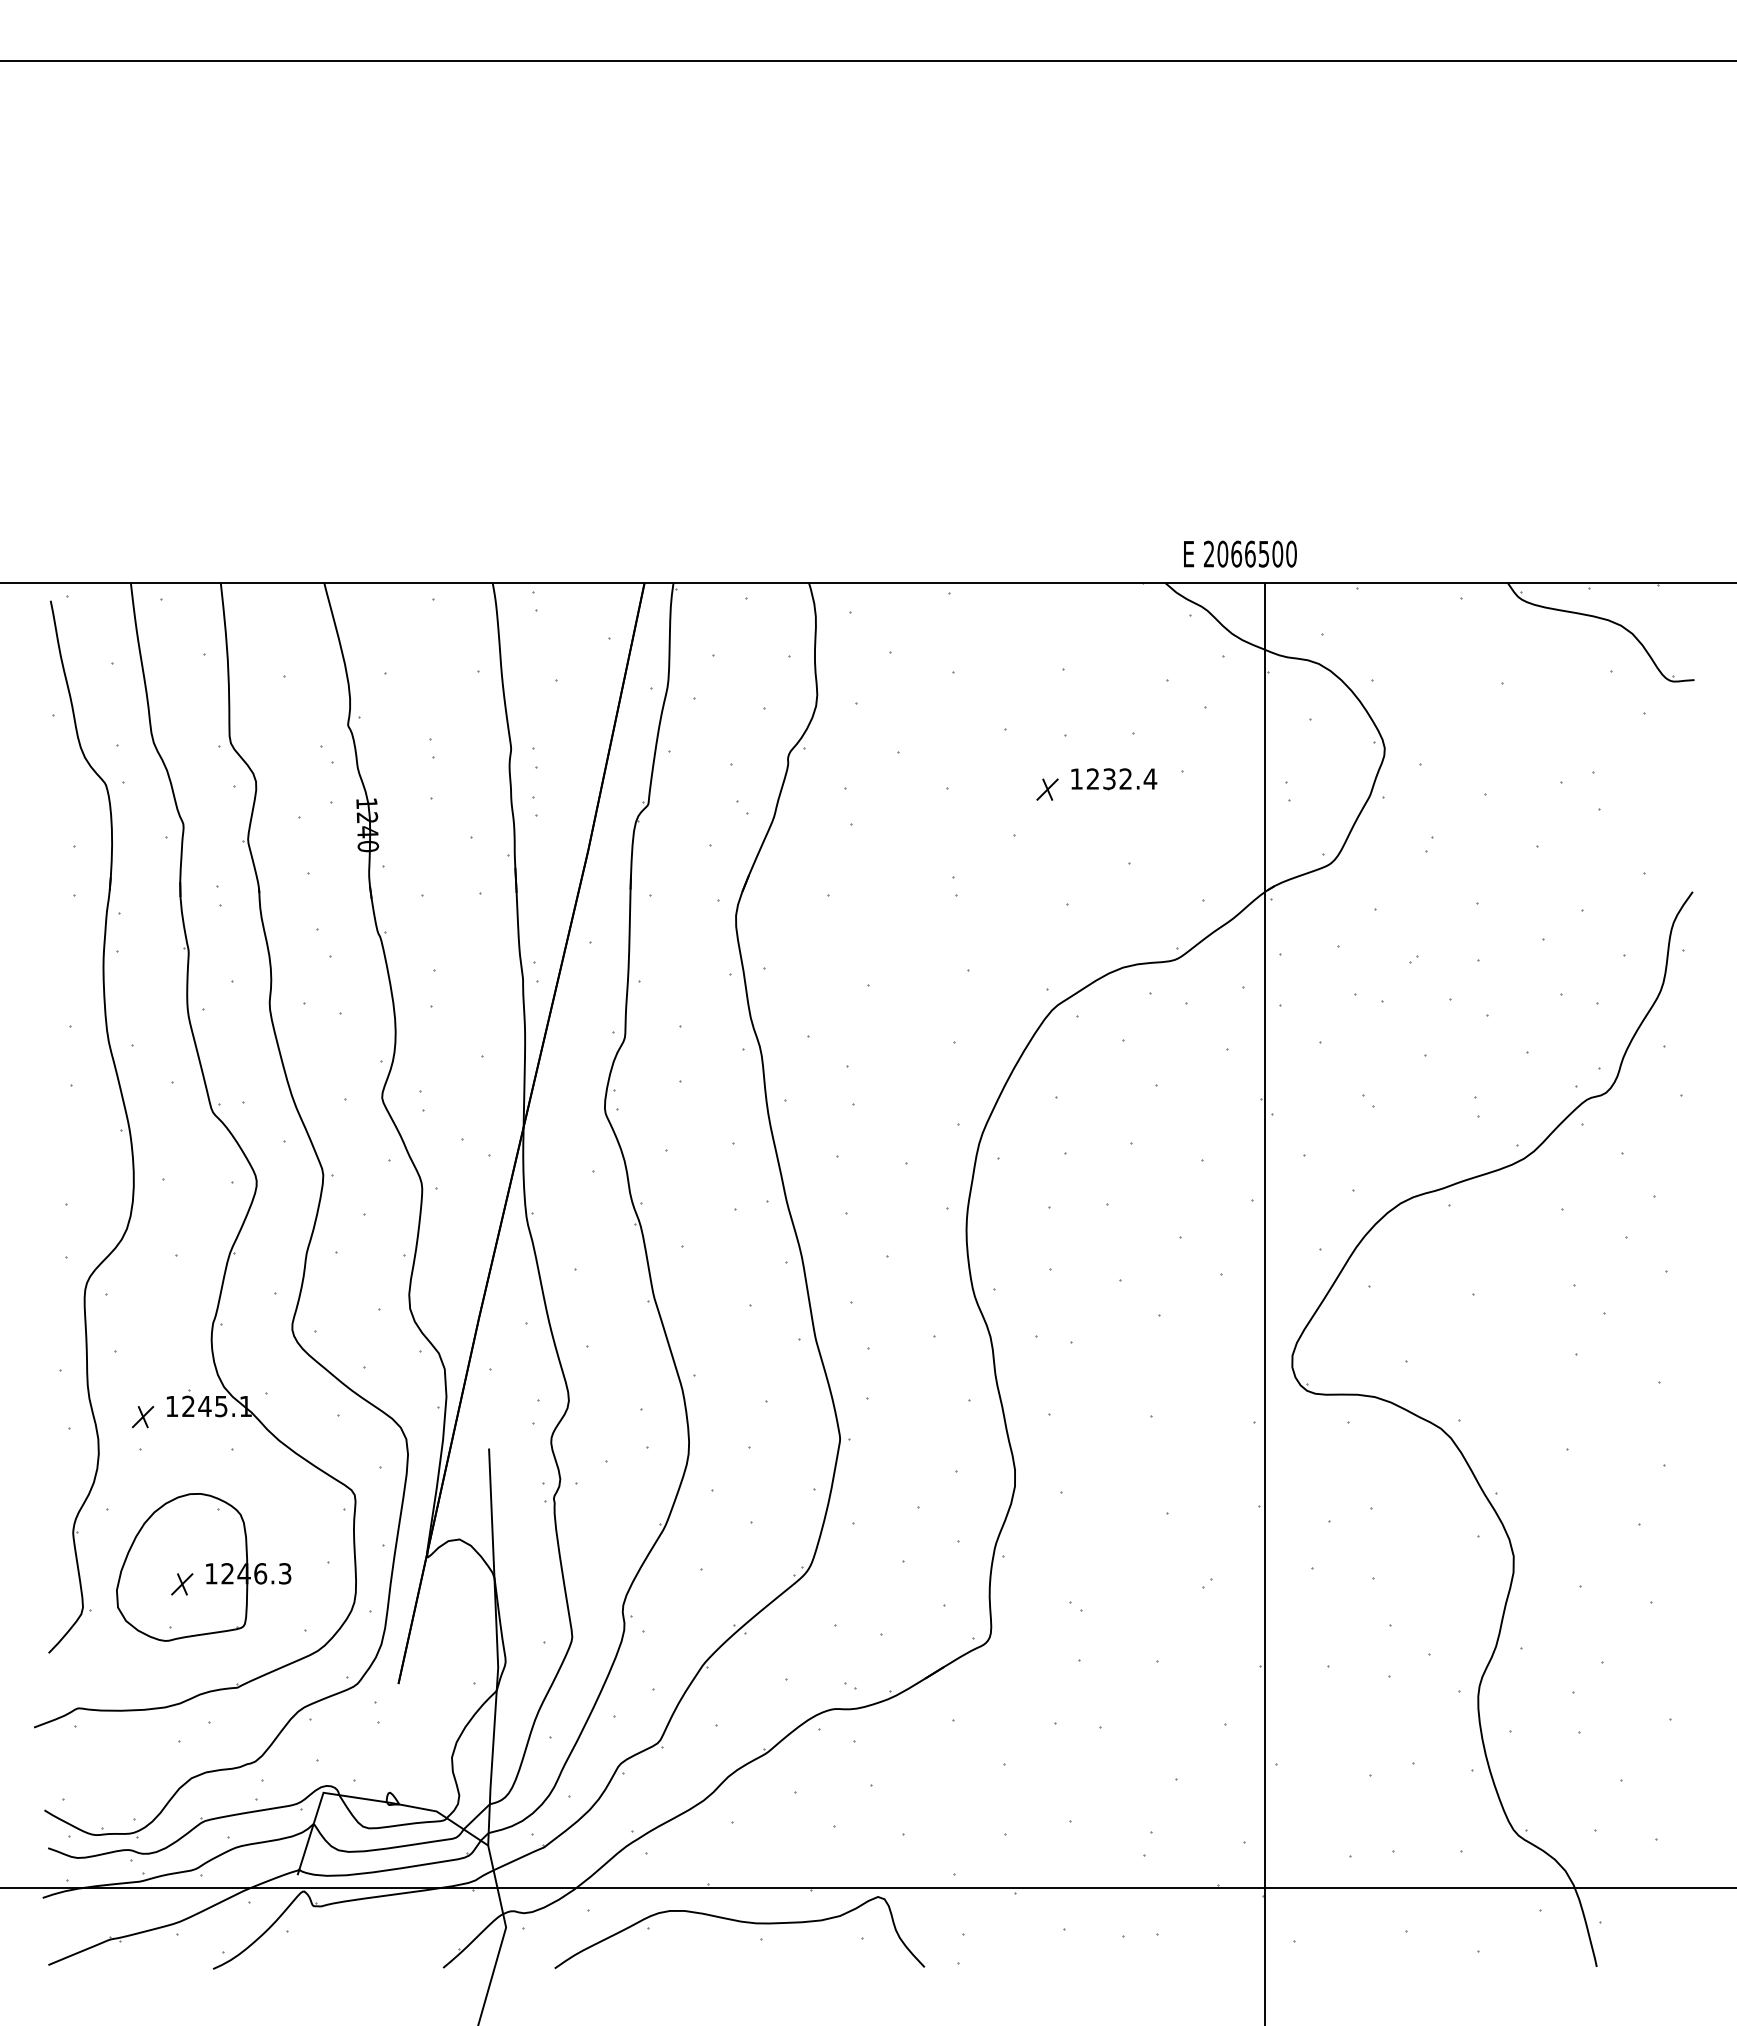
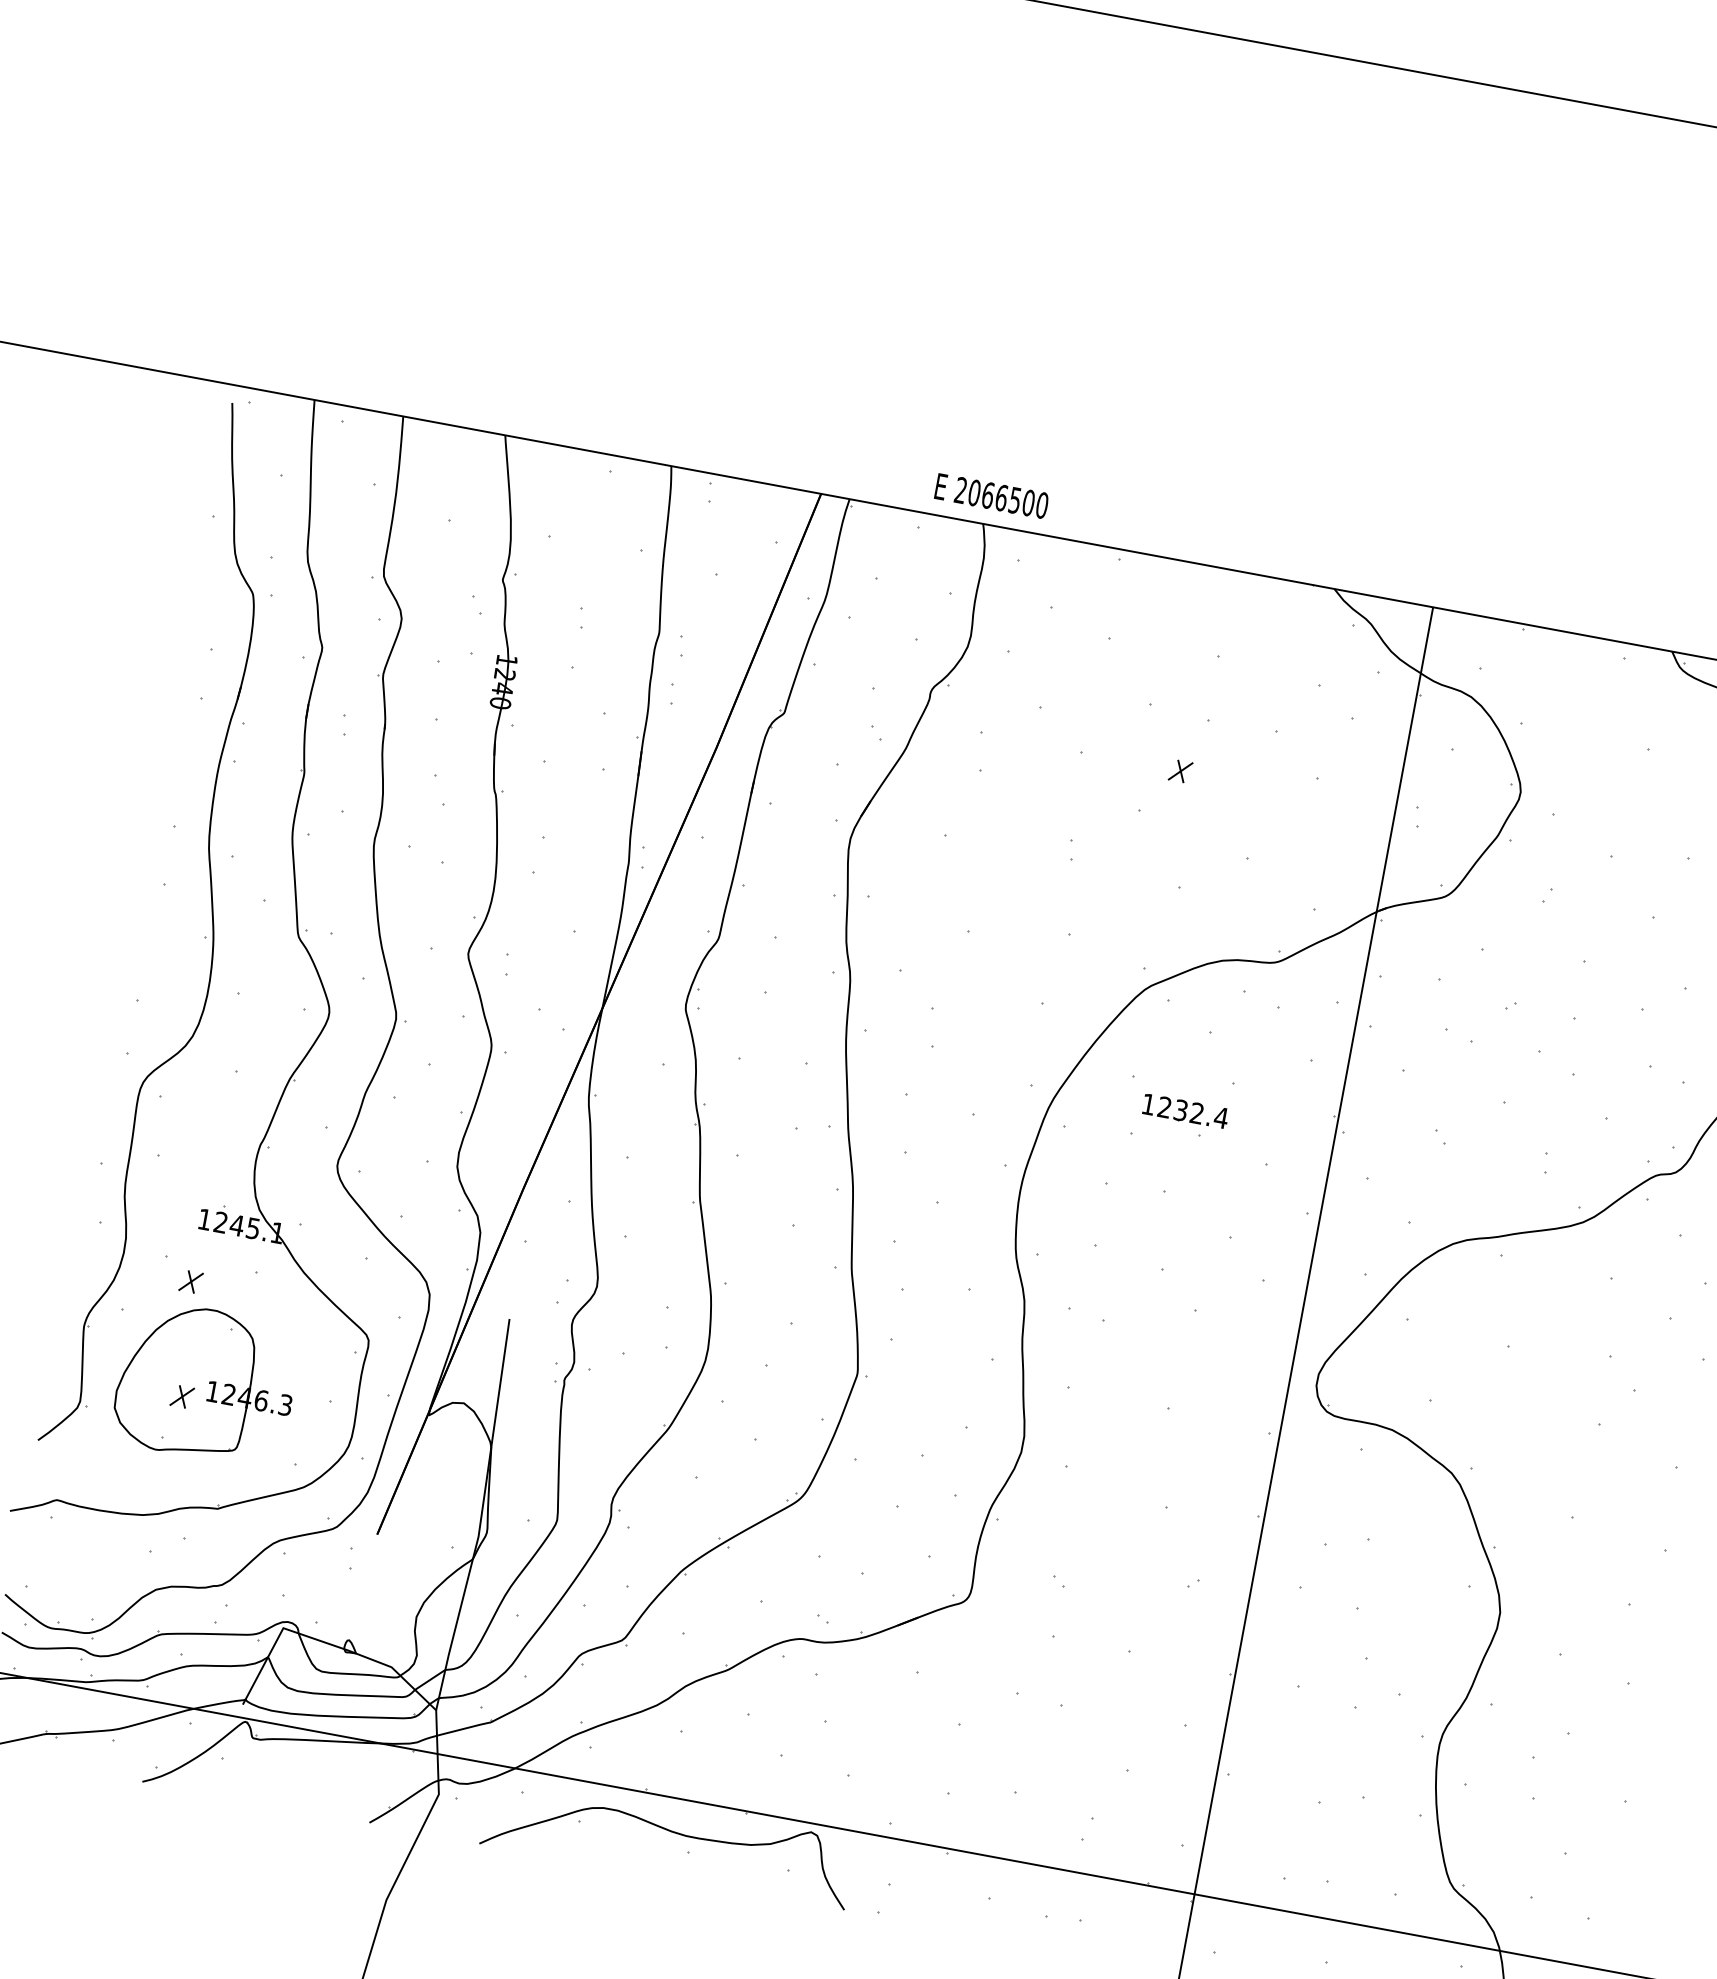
text: (1240, 553) -> (992, 495), moved
part: (1114, 779) -> (1185, 1111), moved
part: (142, 1417) -> (190, 1282), moved

